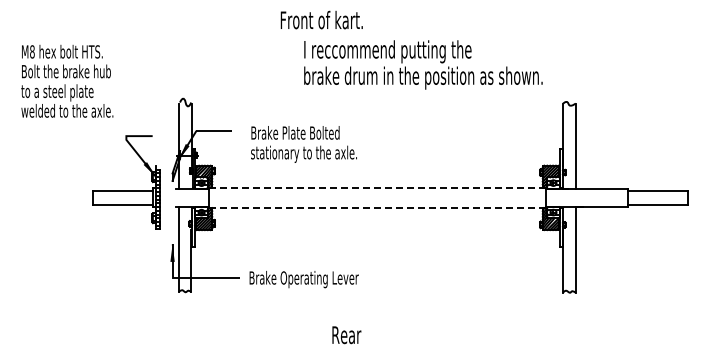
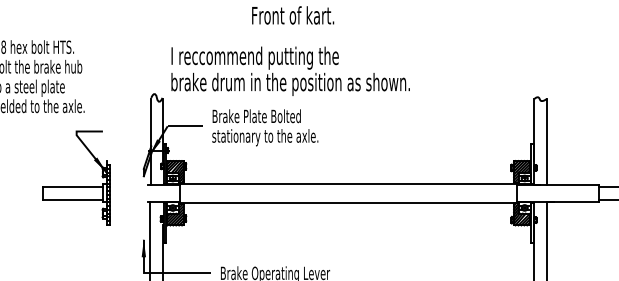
text: (423, 64) -> (290, 70), moved
text: (303, 144) -> (264, 127), moved
line: (377, 188) -> (348, 183), dashed -> solid
part: (126, 190) -> (76, 185), moved
line: (377, 207) -> (348, 202), dashed -> solid

